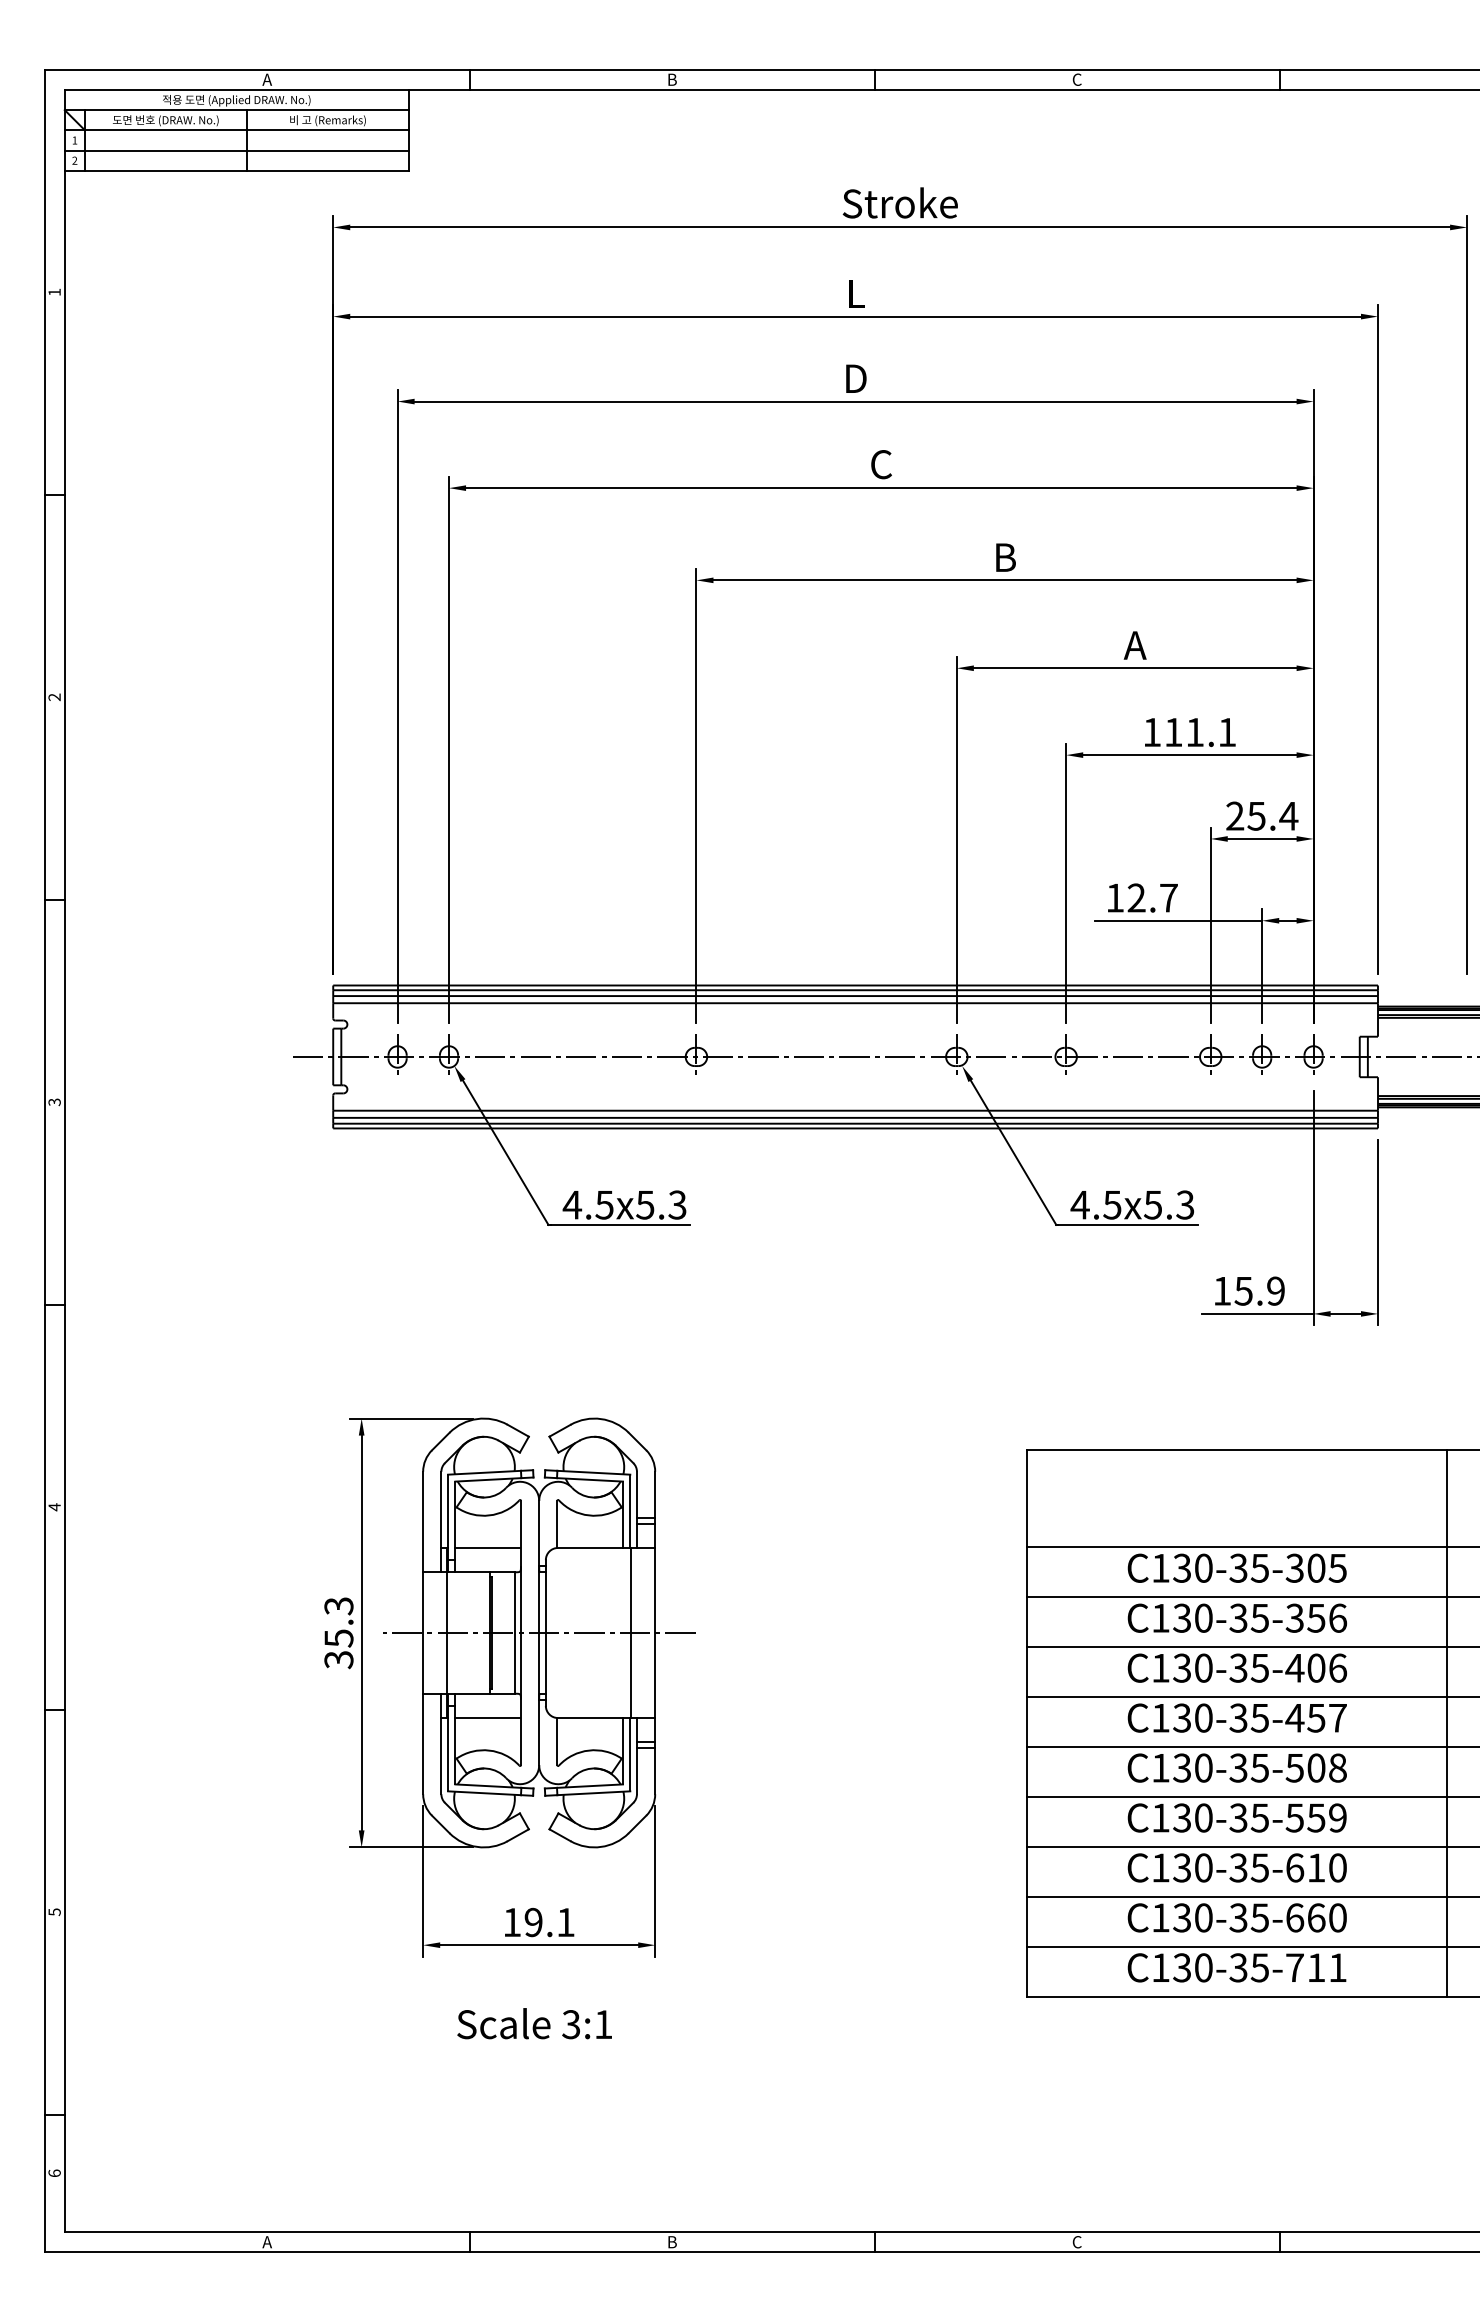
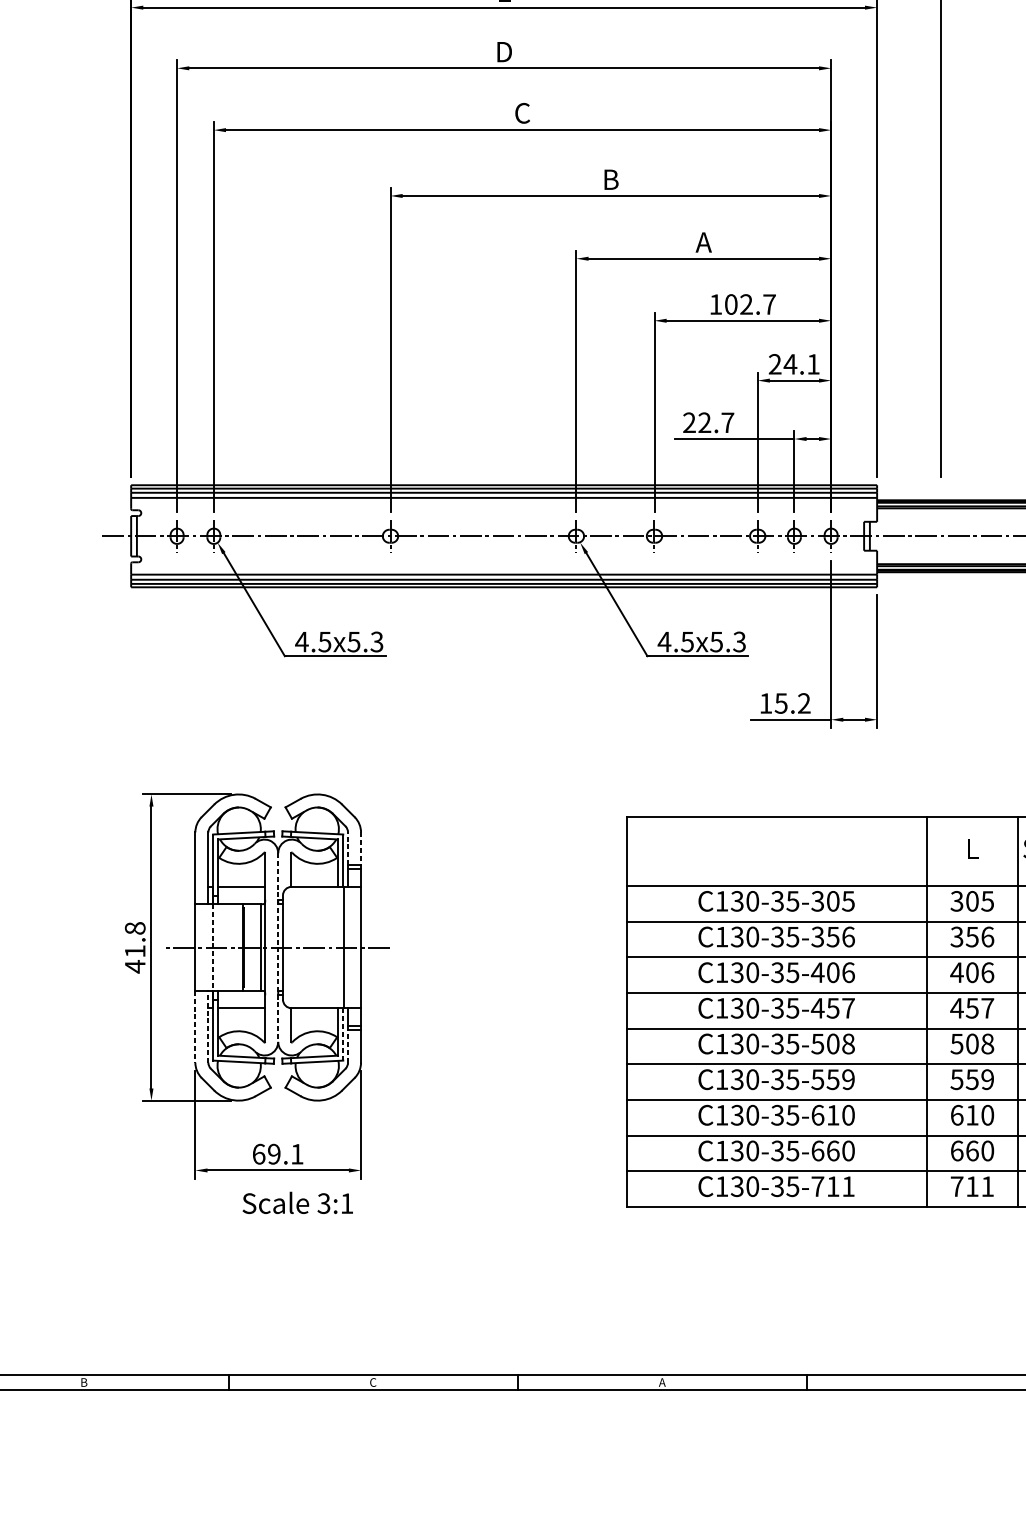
text: (1200, 732) -> (750, 304), 111.1 -> 102.7
text: (1272, 816) -> (801, 364), 25.4 -> 24.1
text: (1115, 897) -> (689, 422), 12.7 -> 22.7
text: (1275, 1291) -> (803, 703), 15.9 -> 15.2
line: (636, 1494) -> (347, 848), solid -> dashed
line: (655, 1494) -> (361, 848), solid -> dashed
text: (338, 1633) -> (134, 947), 35.3 -> 41.8
line: (447, 1633) -> (212, 947), solid -> dashed
line: (539, 1633) -> (278, 947), solid -> dashed
line: (441, 1743) -> (208, 1026), solid -> dashed
line: (423, 1744) -> (195, 1027), solid -> dashed
line: (630, 1754) -> (343, 1034), solid -> dashed
line: (636, 1771) -> (347, 1046), solid -> dashed
text: (512, 1922) -> (259, 1154), 19.1 -> 69.1
text: (534, 2023) -> (297, 1202), moved
text: (266, 2242) -> (83, 1382), A -> B
text: (672, 2242) -> (373, 1382), B -> C
text: (1076, 2242) -> (661, 1382), C -> A

